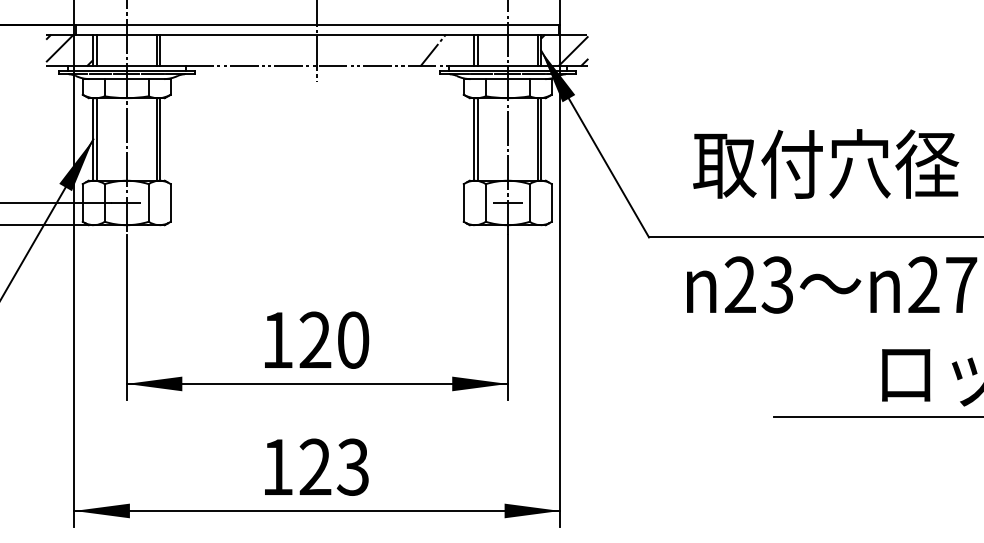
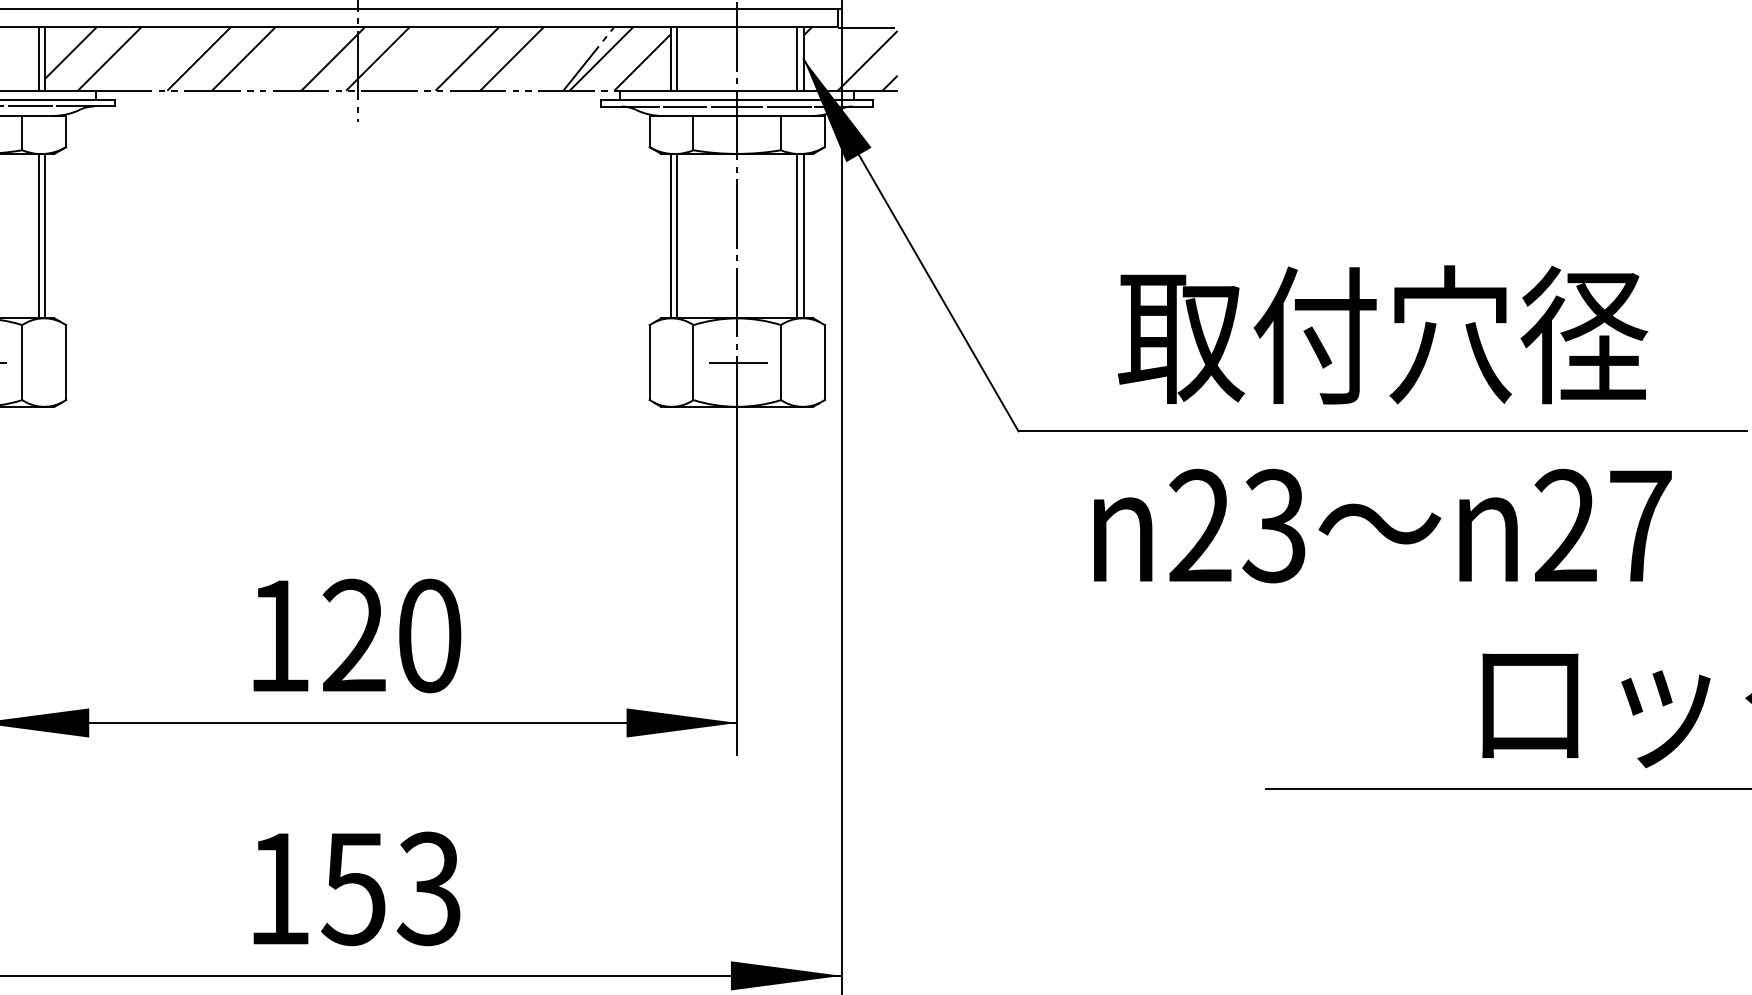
hatch: (317, 50) -> (358, 59), added
text: (826, 163) -> (1383, 333), moved
text: (314, 466) -> (352, 887), 123 -> 153

